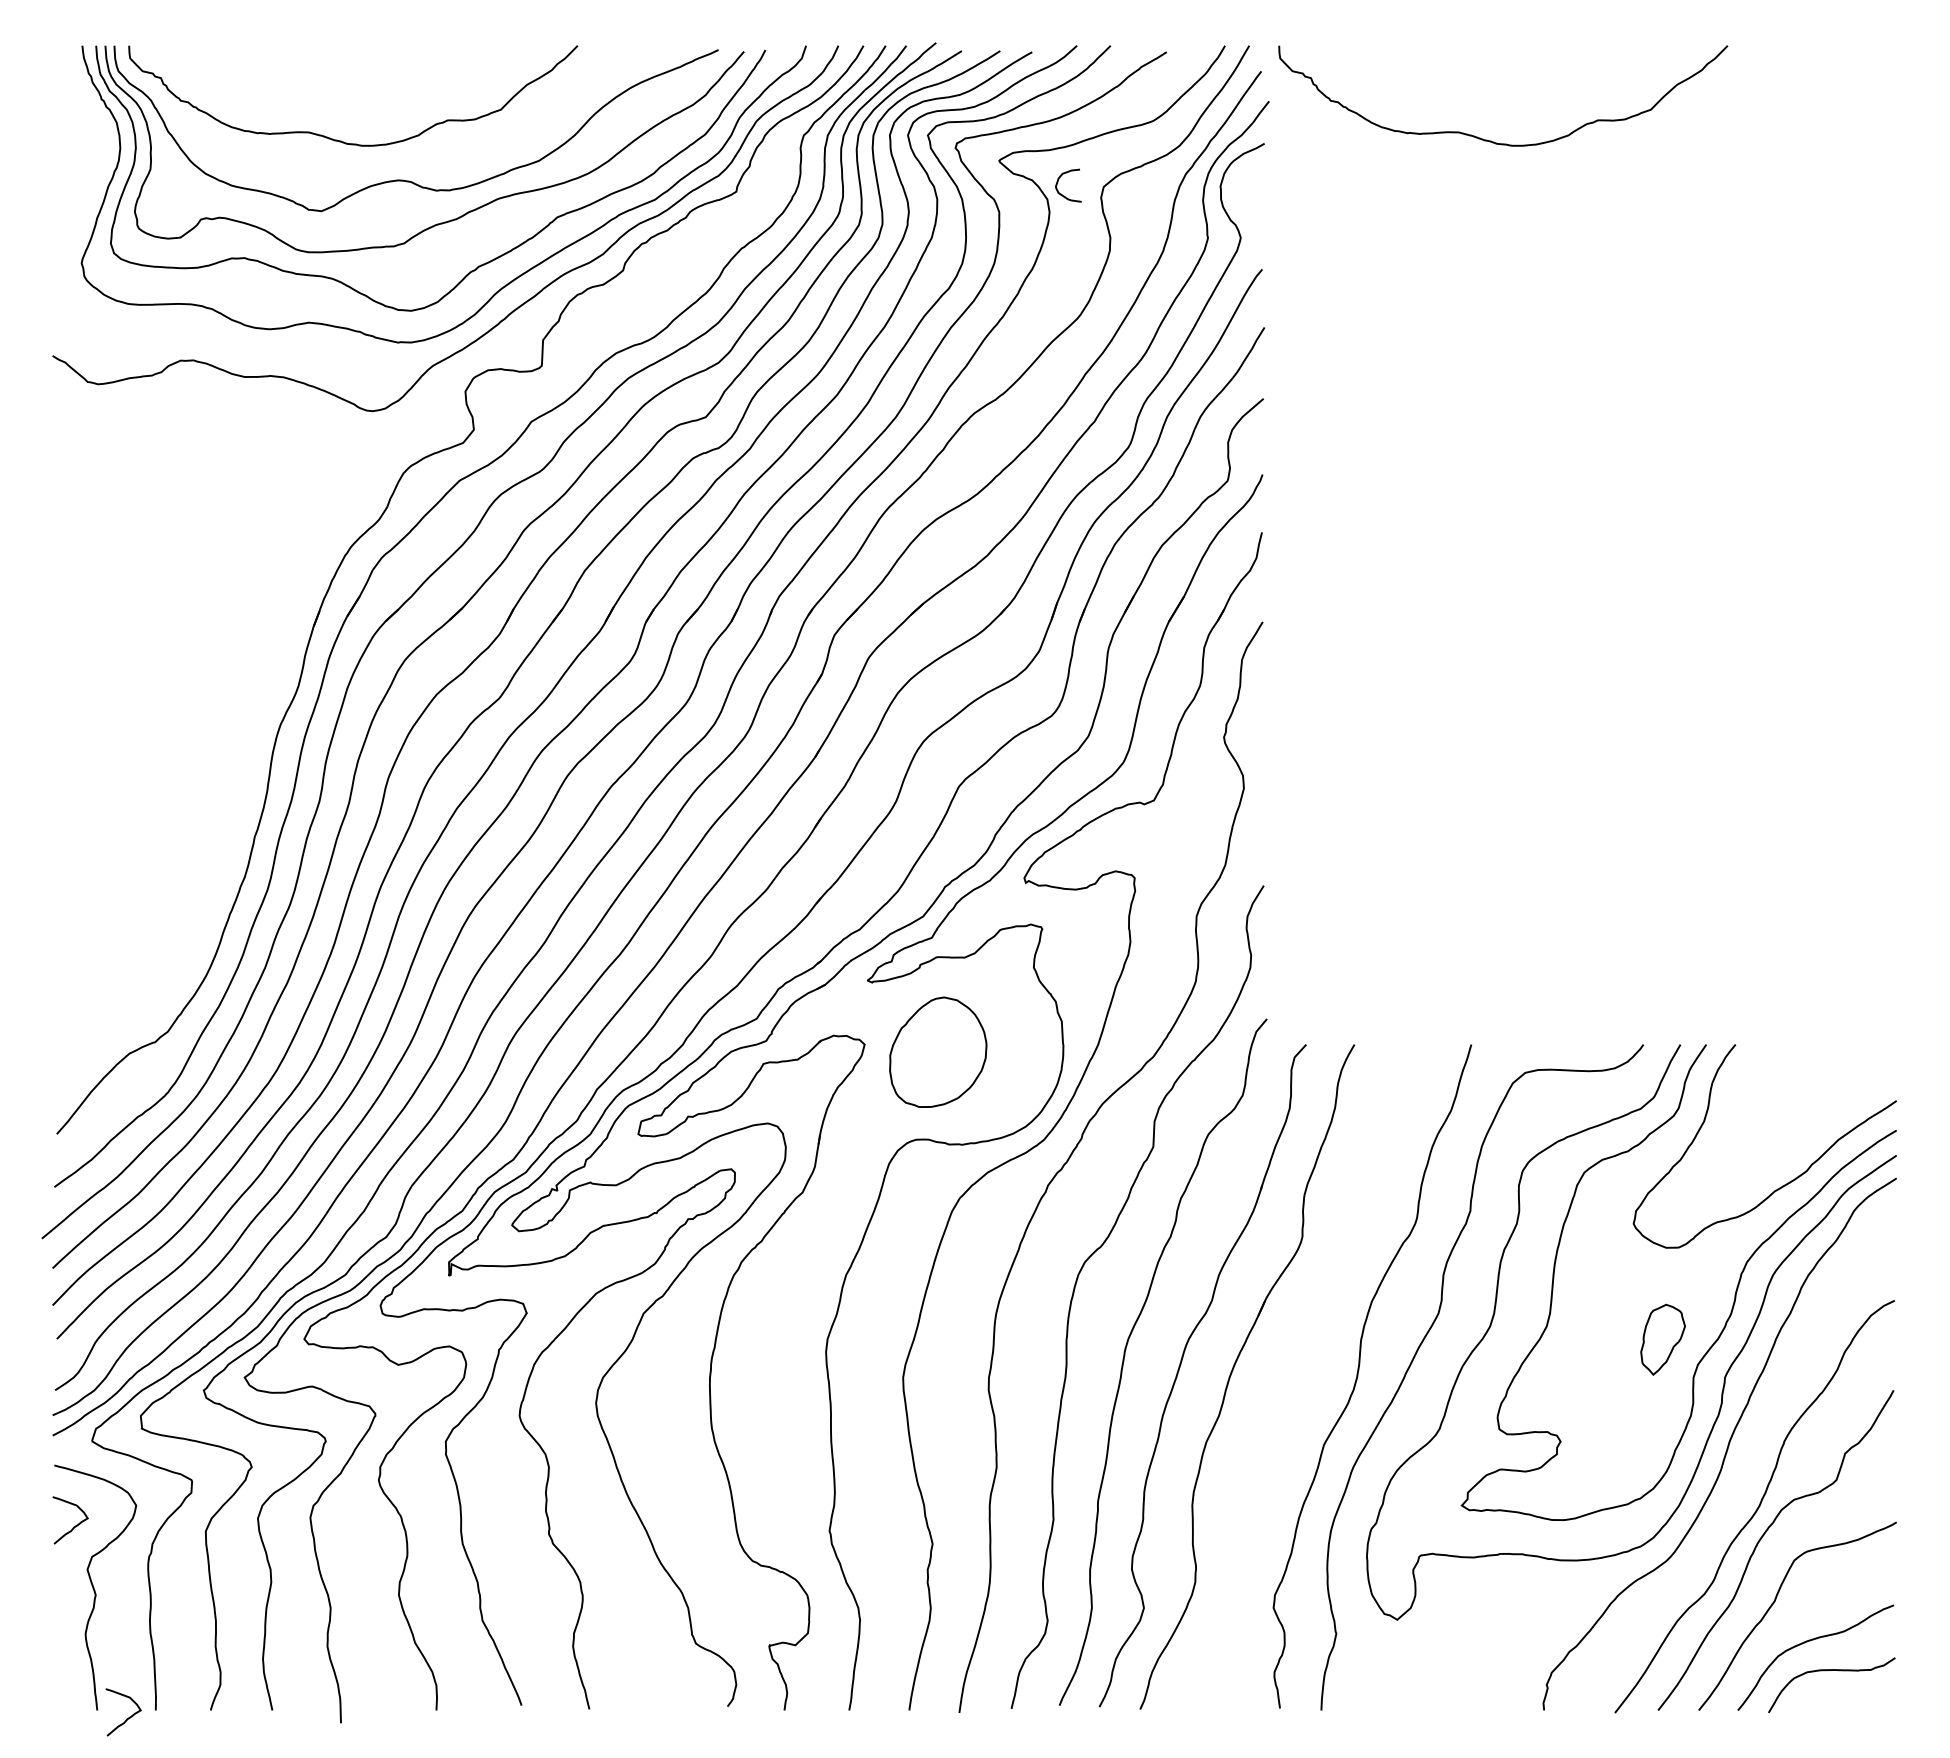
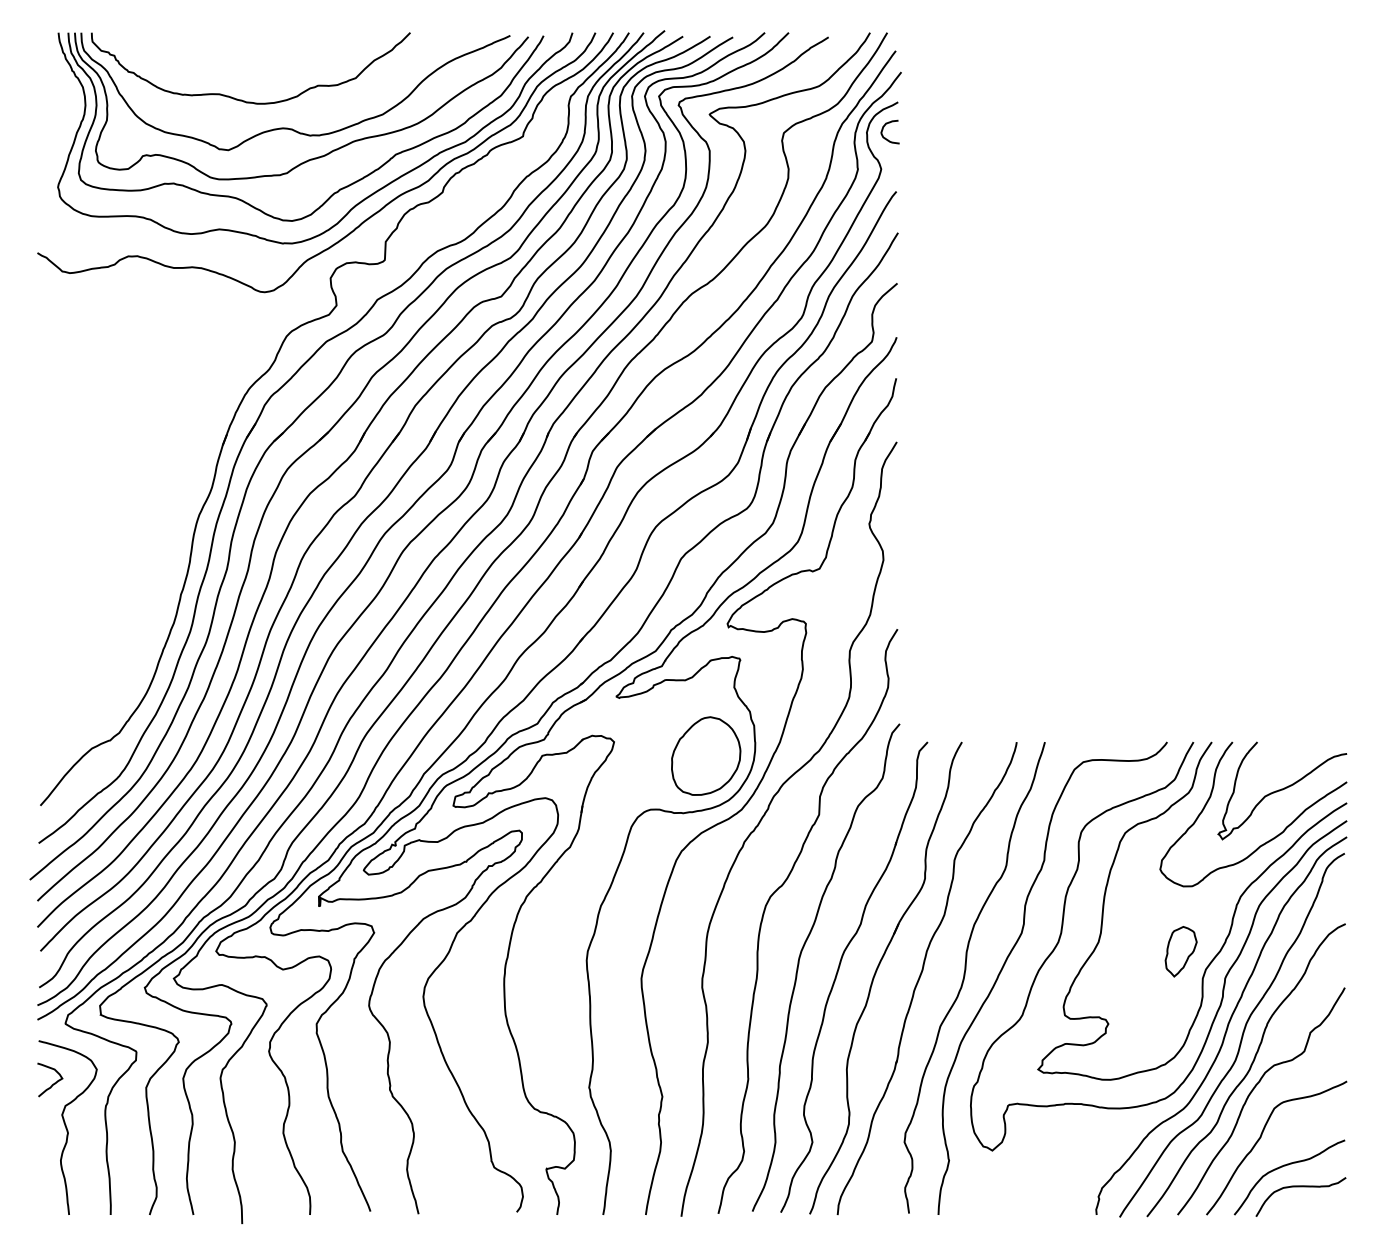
curve: (1491, 140) -> (1059, 100), removed
curve: (1058, 182) -> (883, 129), moved
part: (938, 1051) -> (706, 755), moved
curve: (1805, 1112) -> (1282, 790), added
part: (1297, 1372) -> (921, 974), added
curve: (1747, 1461) -> (1241, 1038), added
curve: (126, 1718) -> (89, 1220), removed

